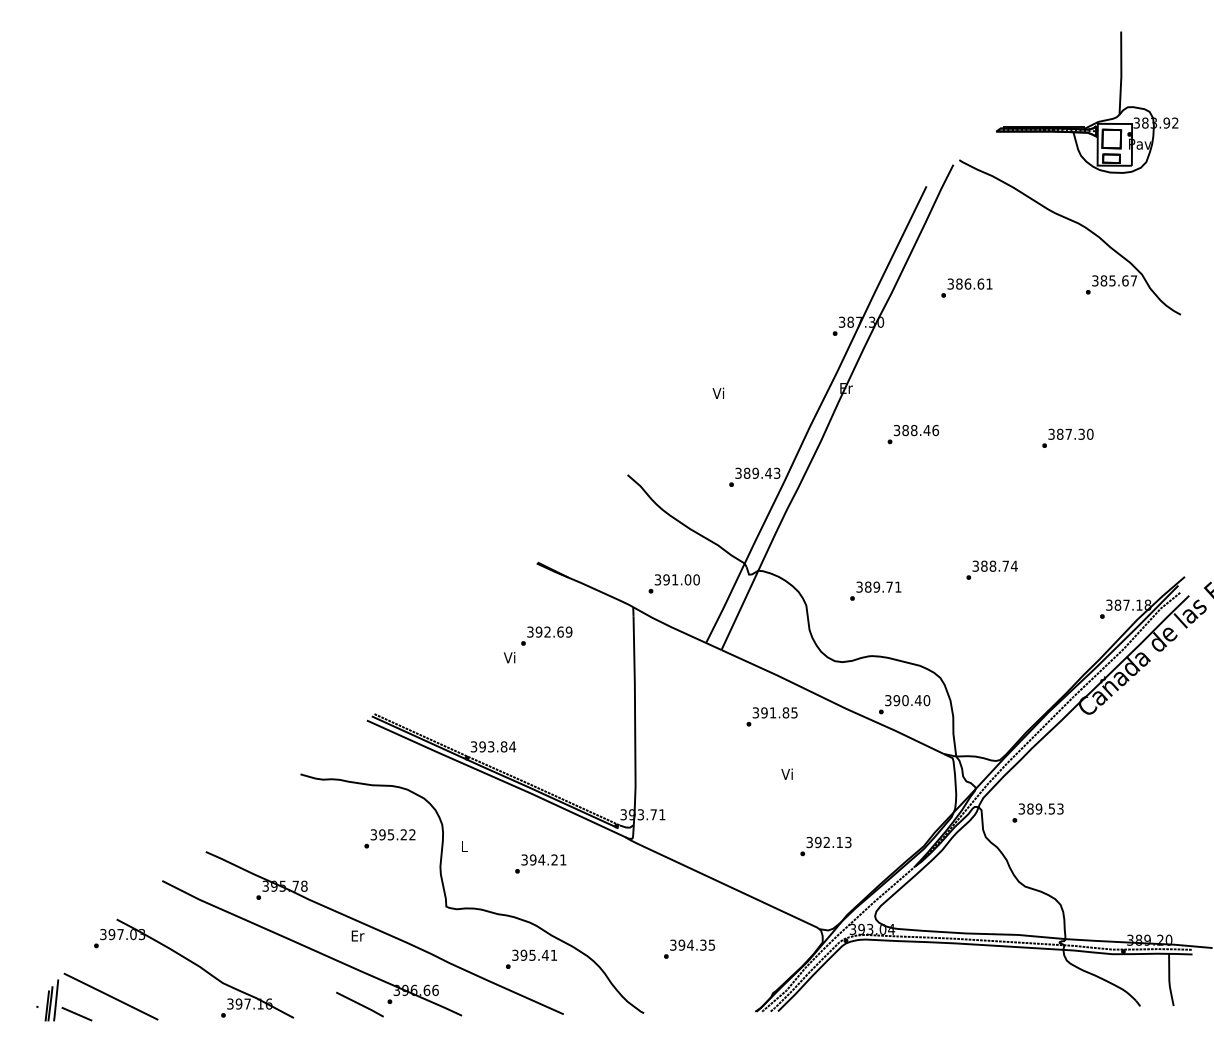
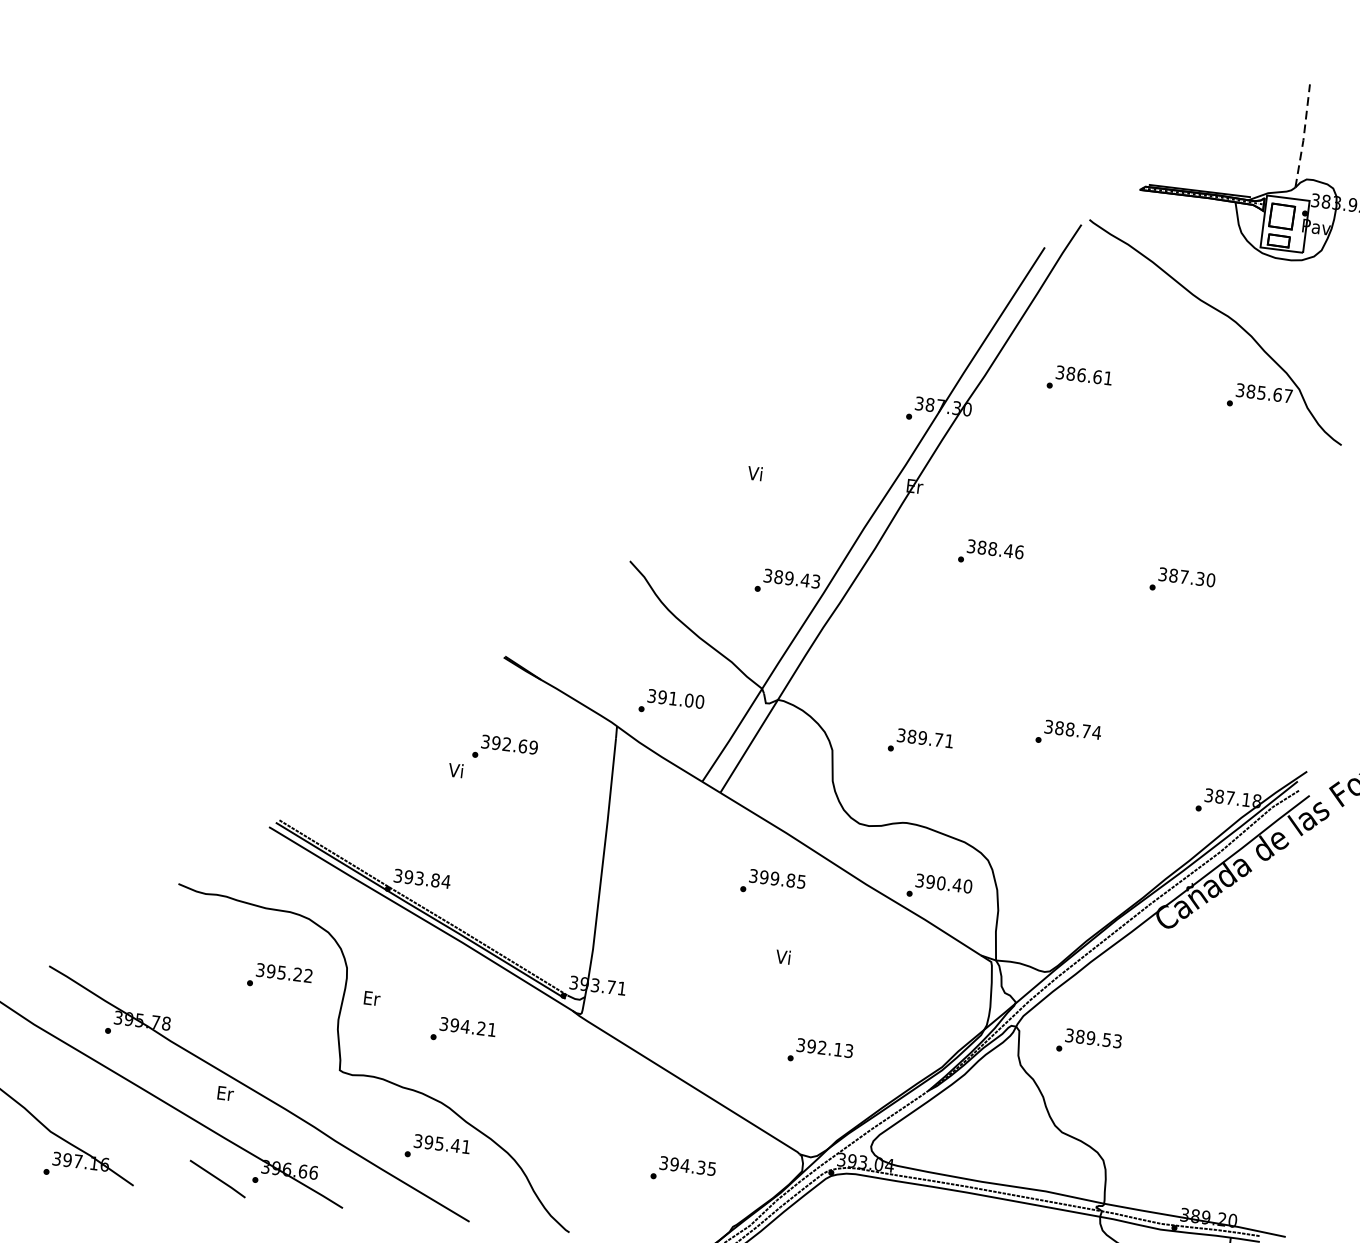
line: (1121, 73) -> (1304, 136), solid -> dashed
text: (772, 712) -> (774, 878), 391.85 -> 399.85
text: (464, 846) -> (371, 998), L -> Er
text: (689, 948) -> (683, 1169), moved

